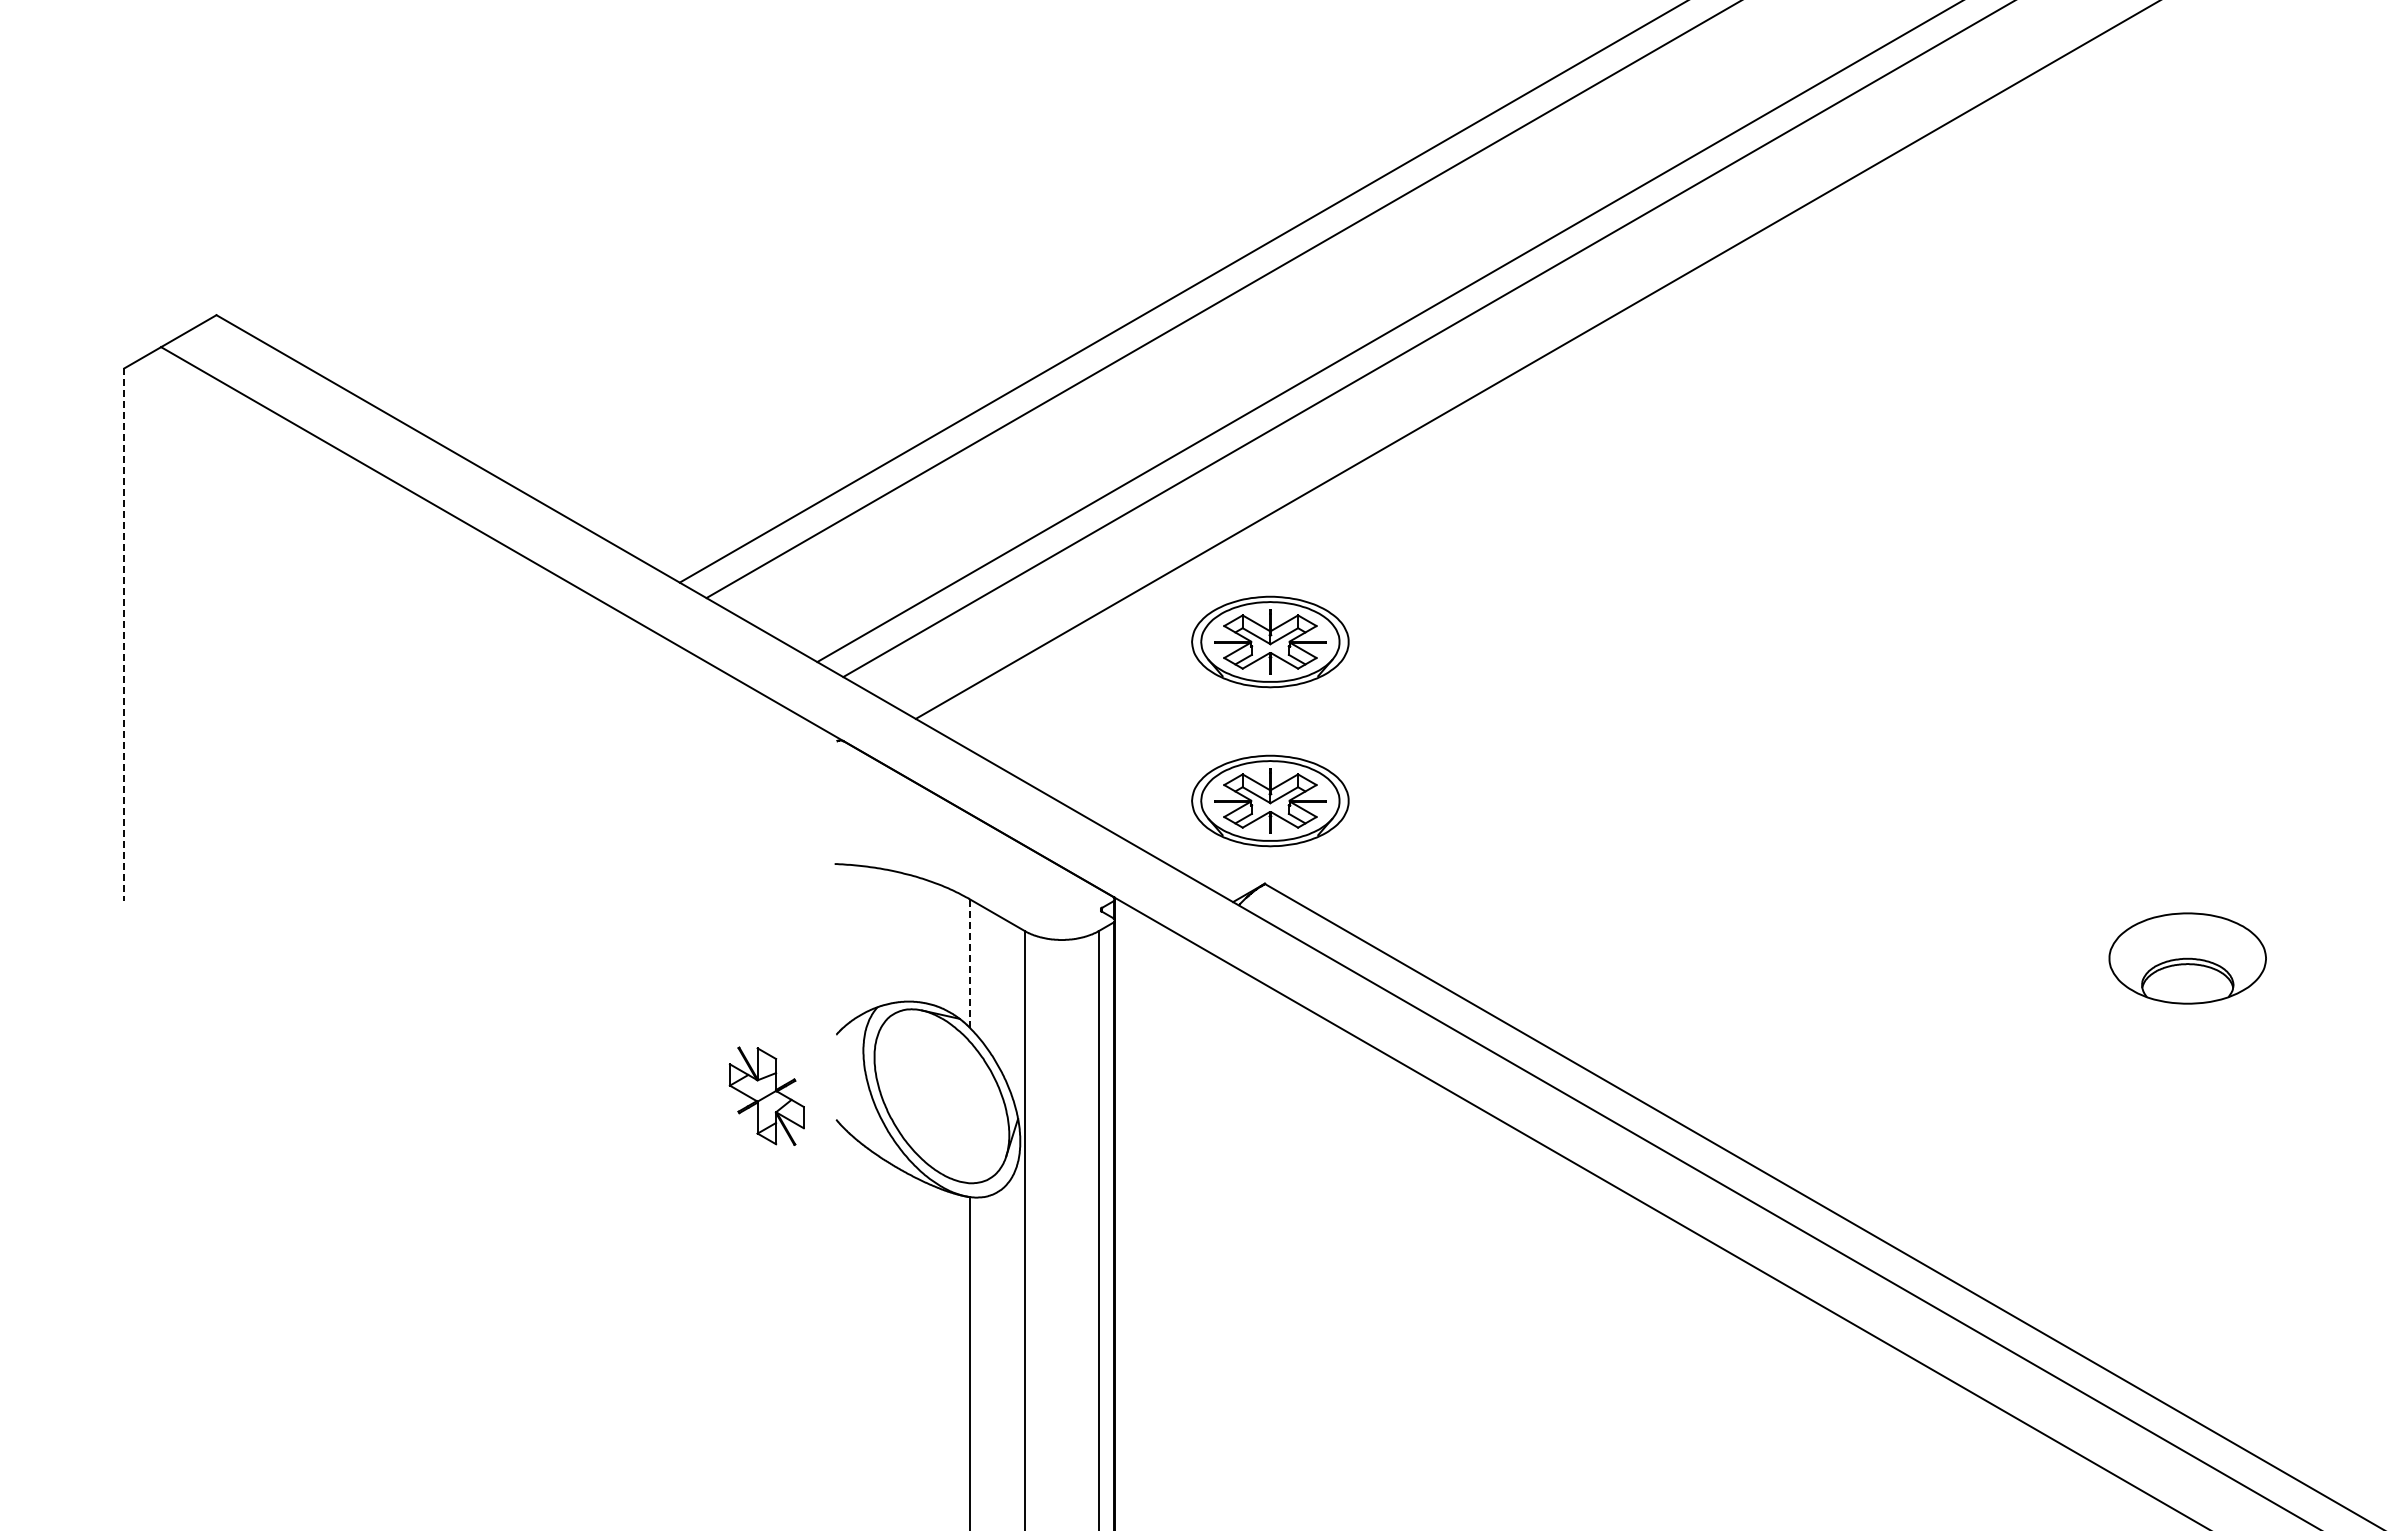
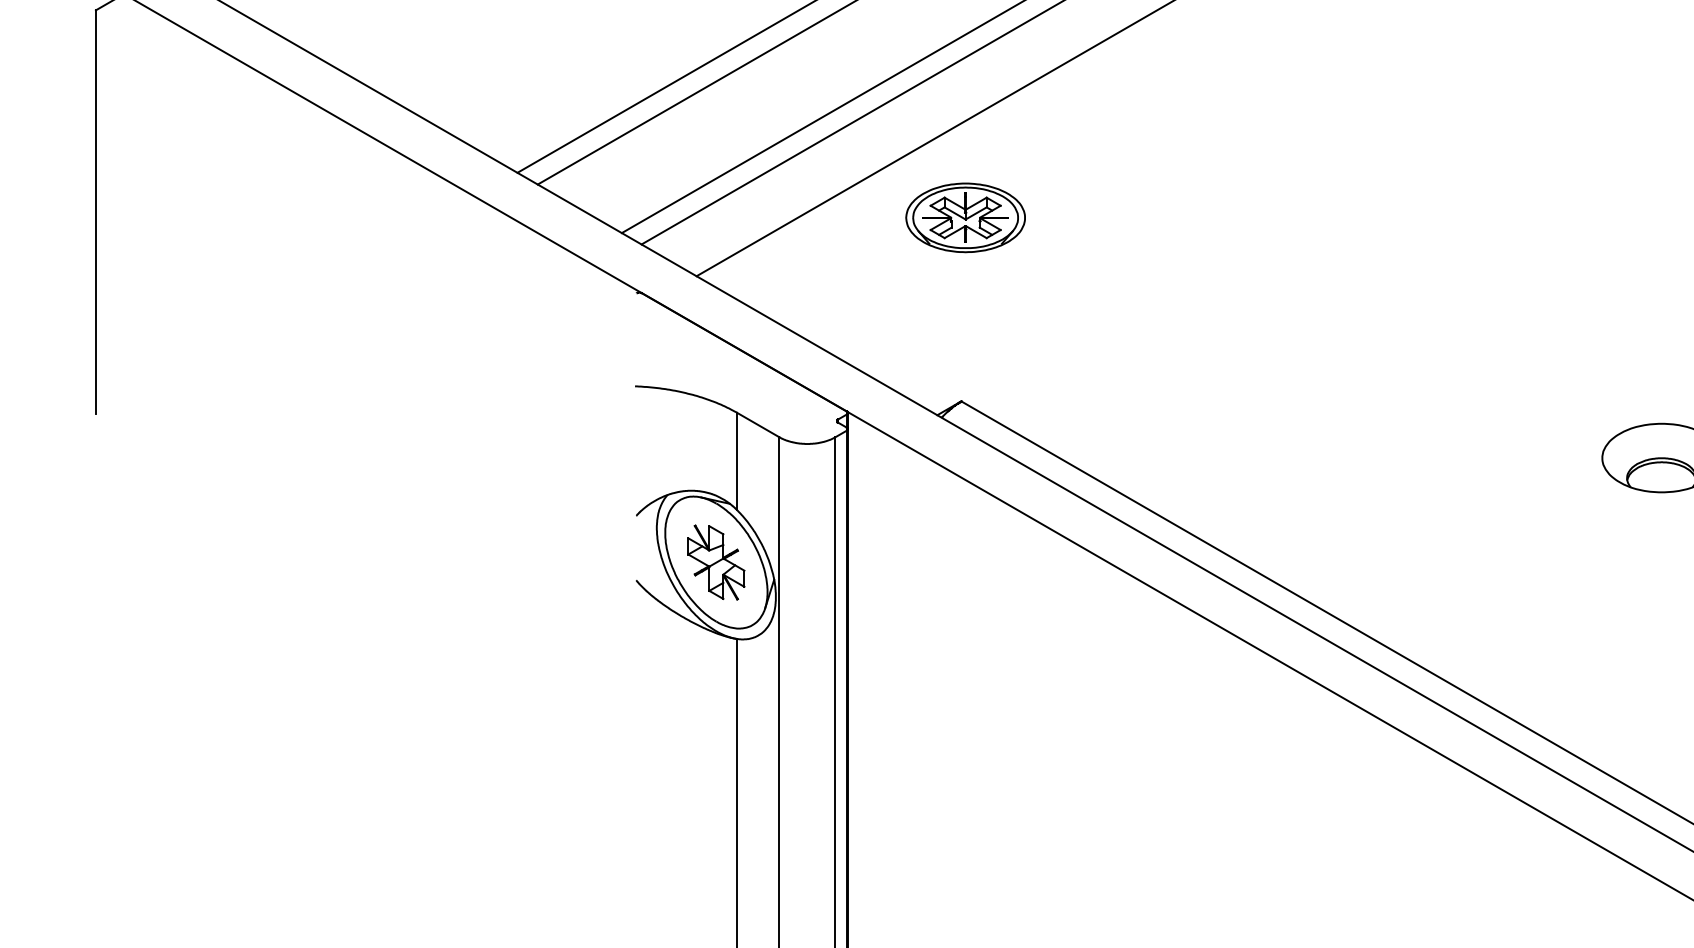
line: (124, 635) -> (96, 212), dashed -> solid
part: (1270, 800) -> (965, 338), removed
line: (969, 962) -> (737, 461), dashed -> solid
part: (766, 1095) -> (716, 561), moved

